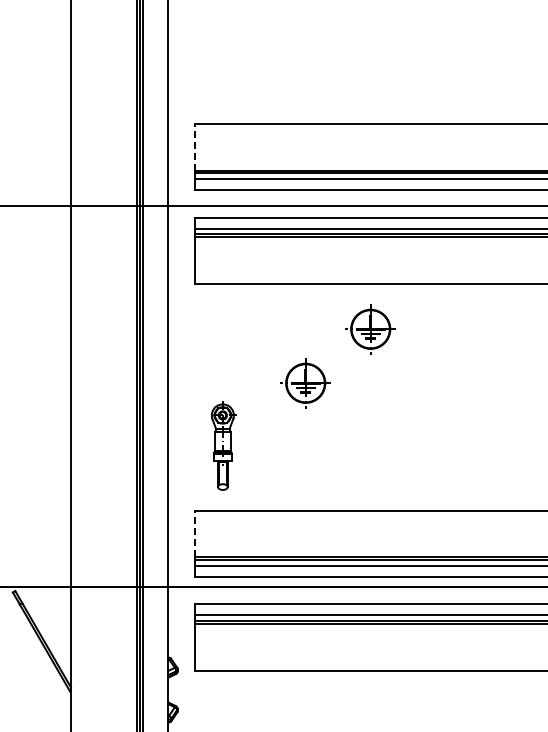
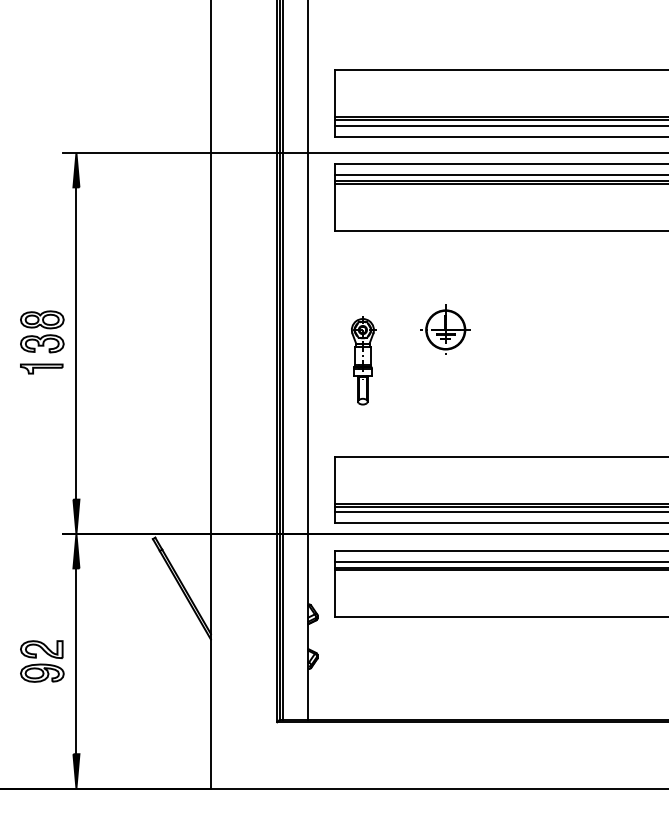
line: (195, 146) -> (335, 93), dashed -> solid
part: (370, 328) -> (510, 275), removed
part: (223, 445) -> (363, 360), moved
line: (195, 533) -> (335, 480), dashed -> solid

